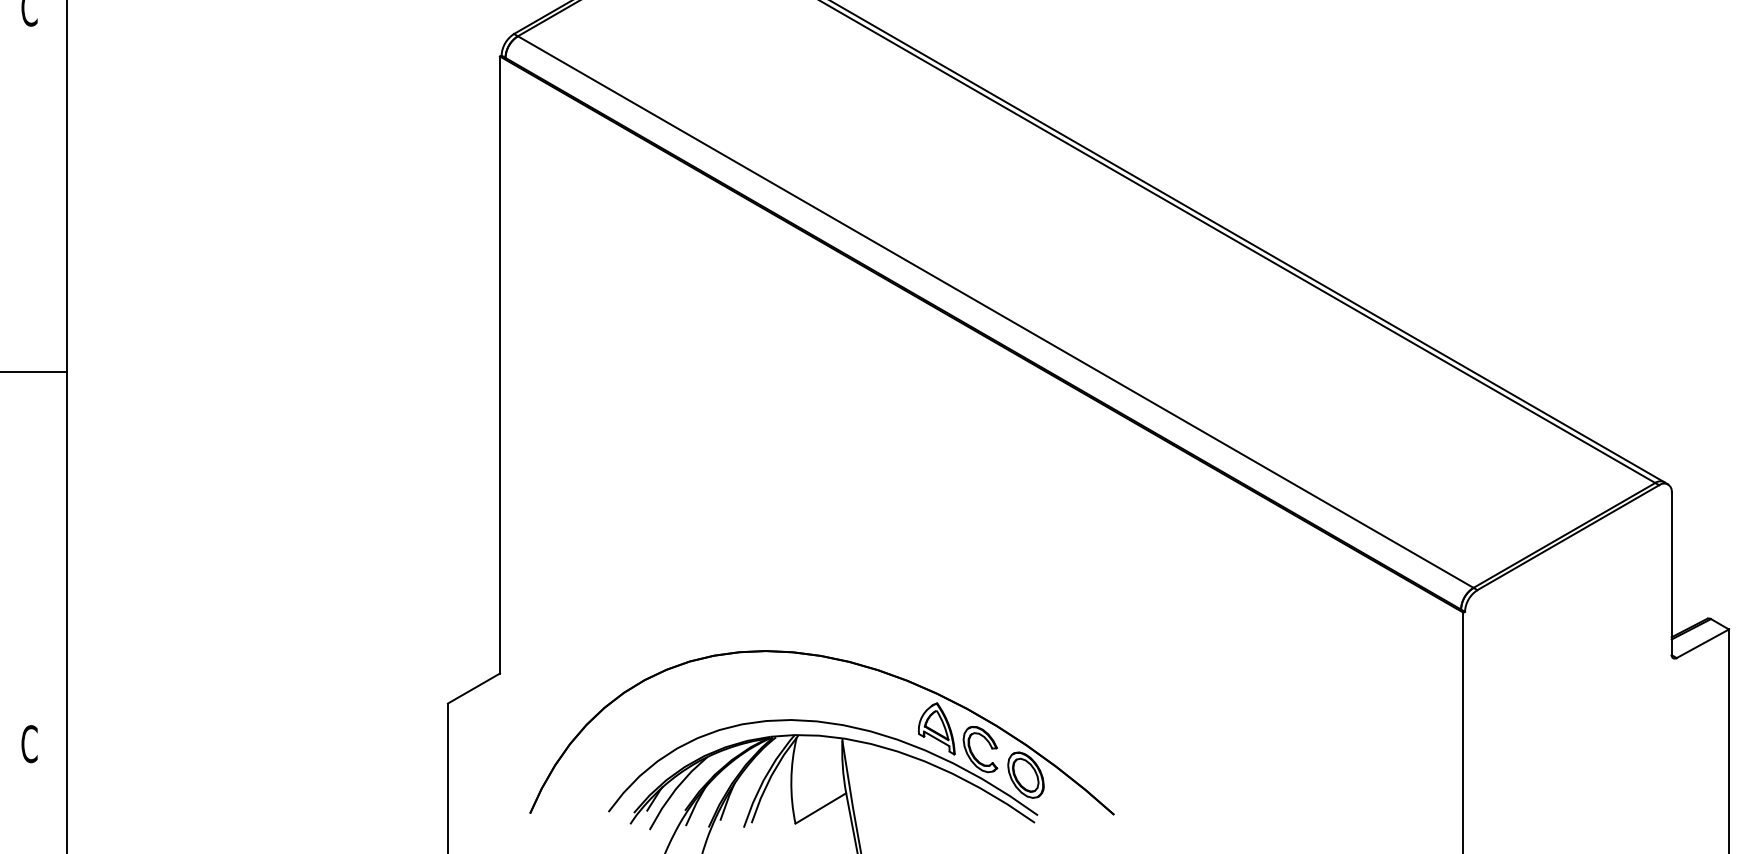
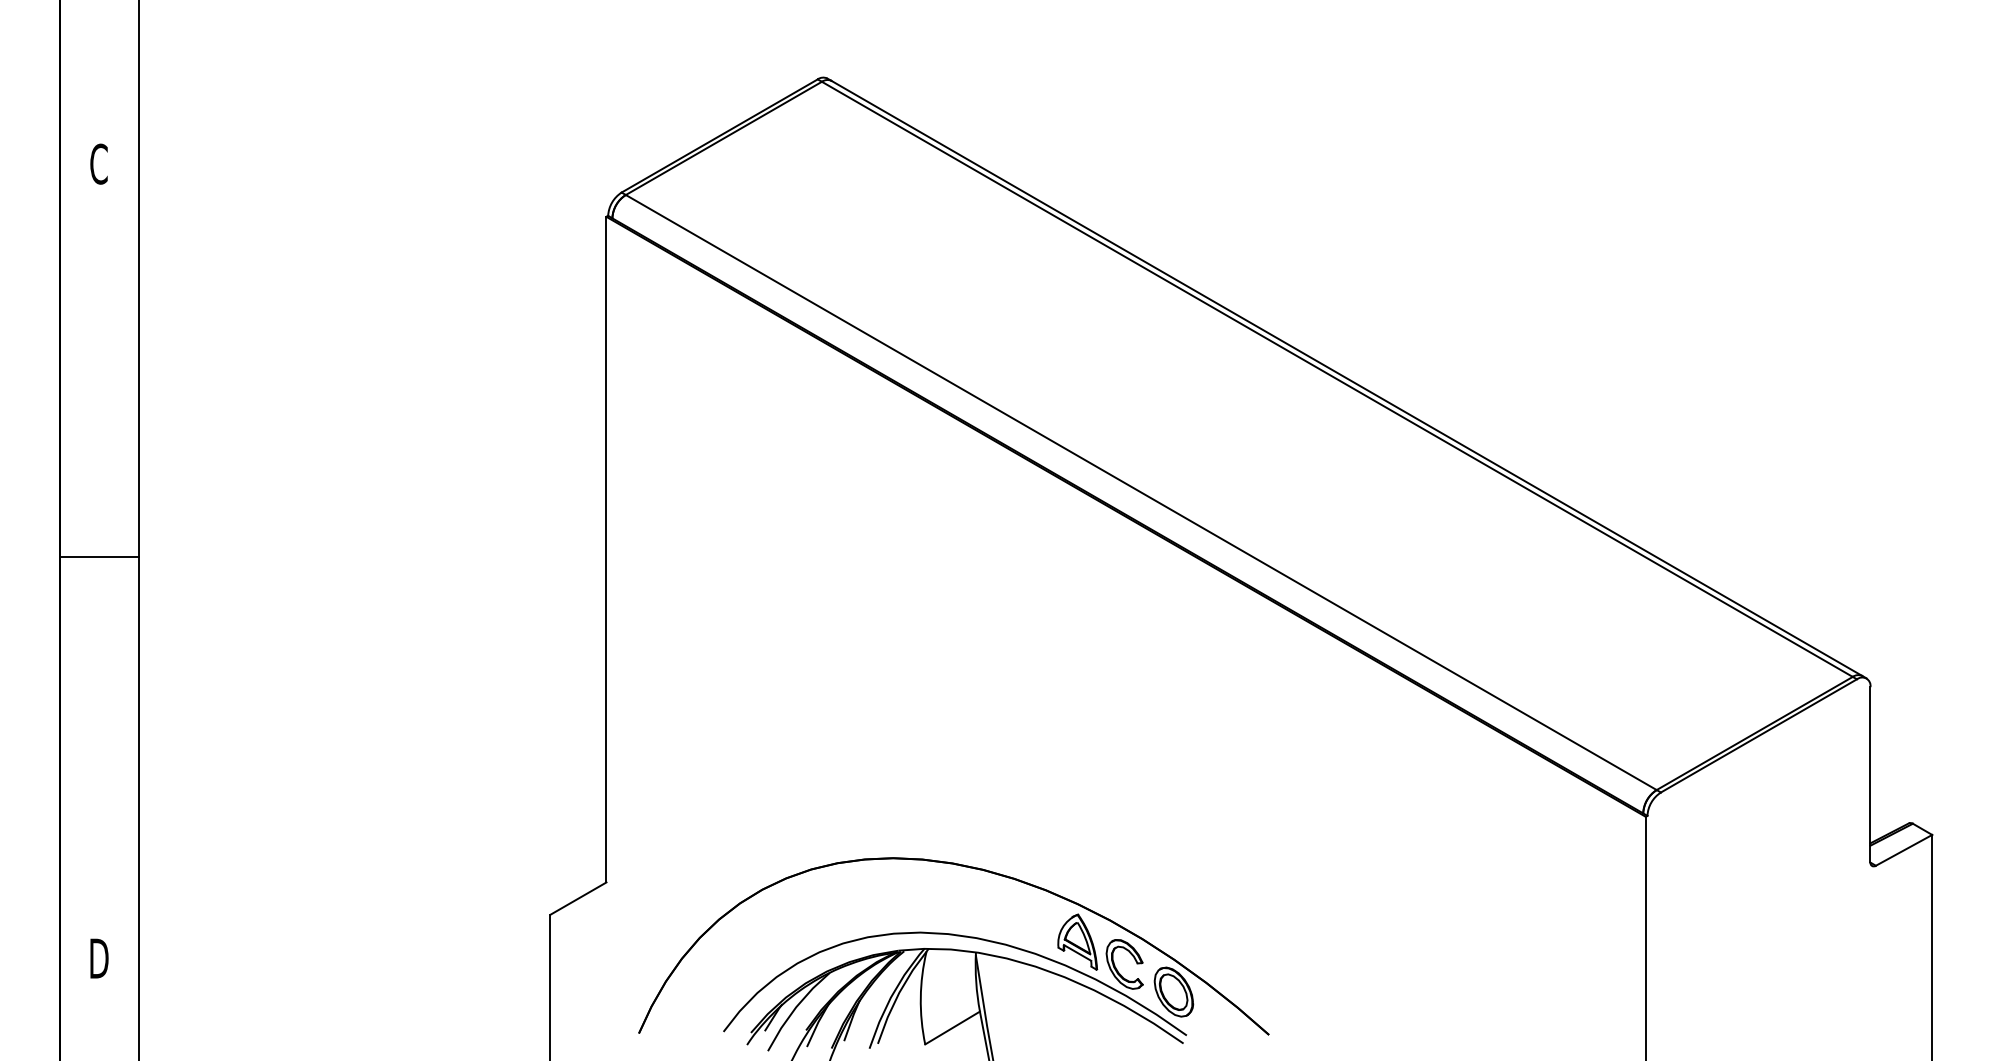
text: (30, 744) -> (99, 958), C -> D

